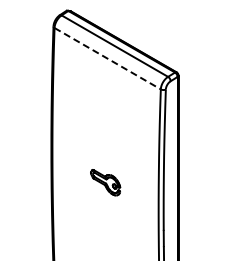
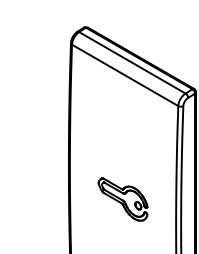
line: (108, 58) -> (125, 75), dashed -> solid
part: (105, 182) -> (122, 199), size x1.67

